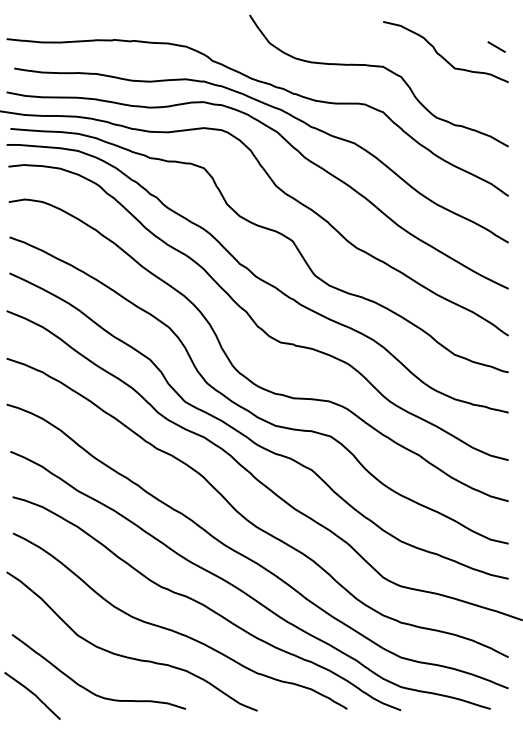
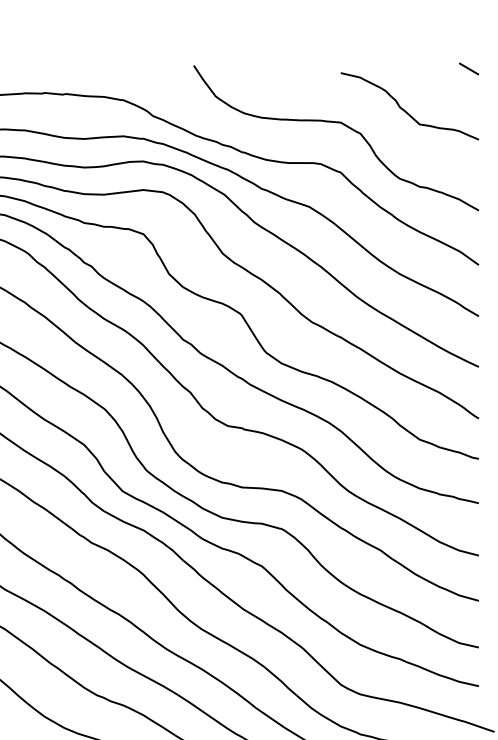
line: (496, 46) -> (468, 68), moved

